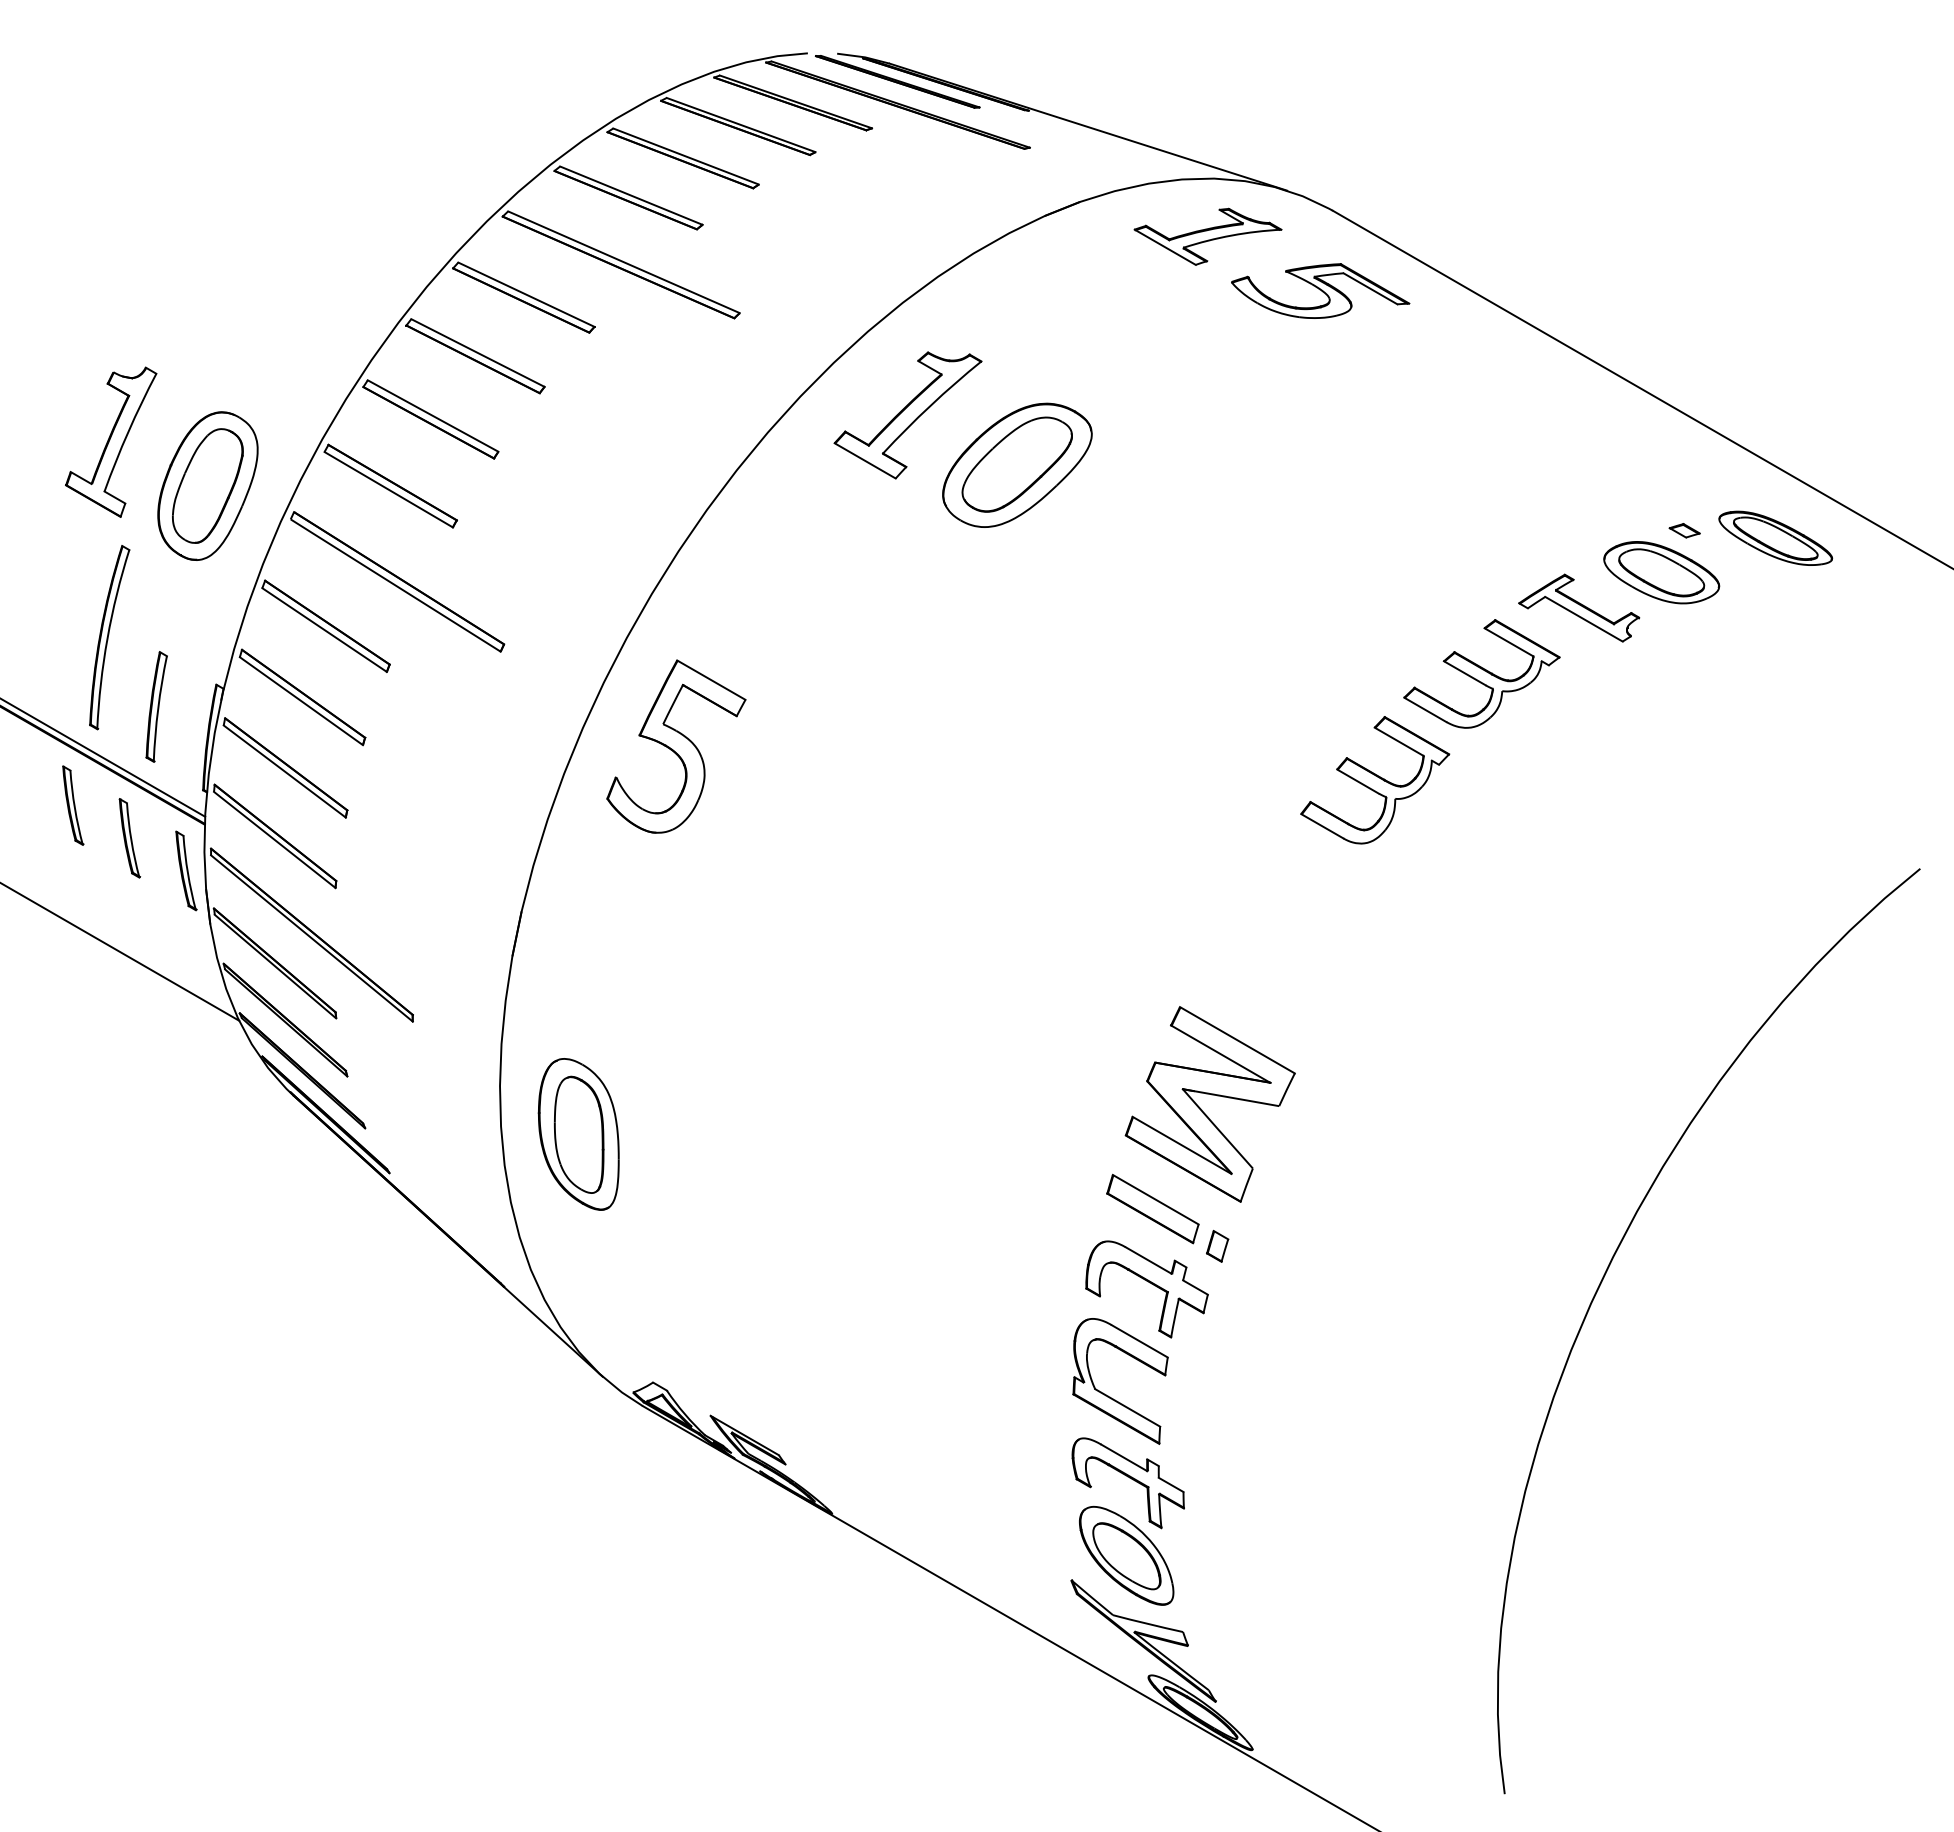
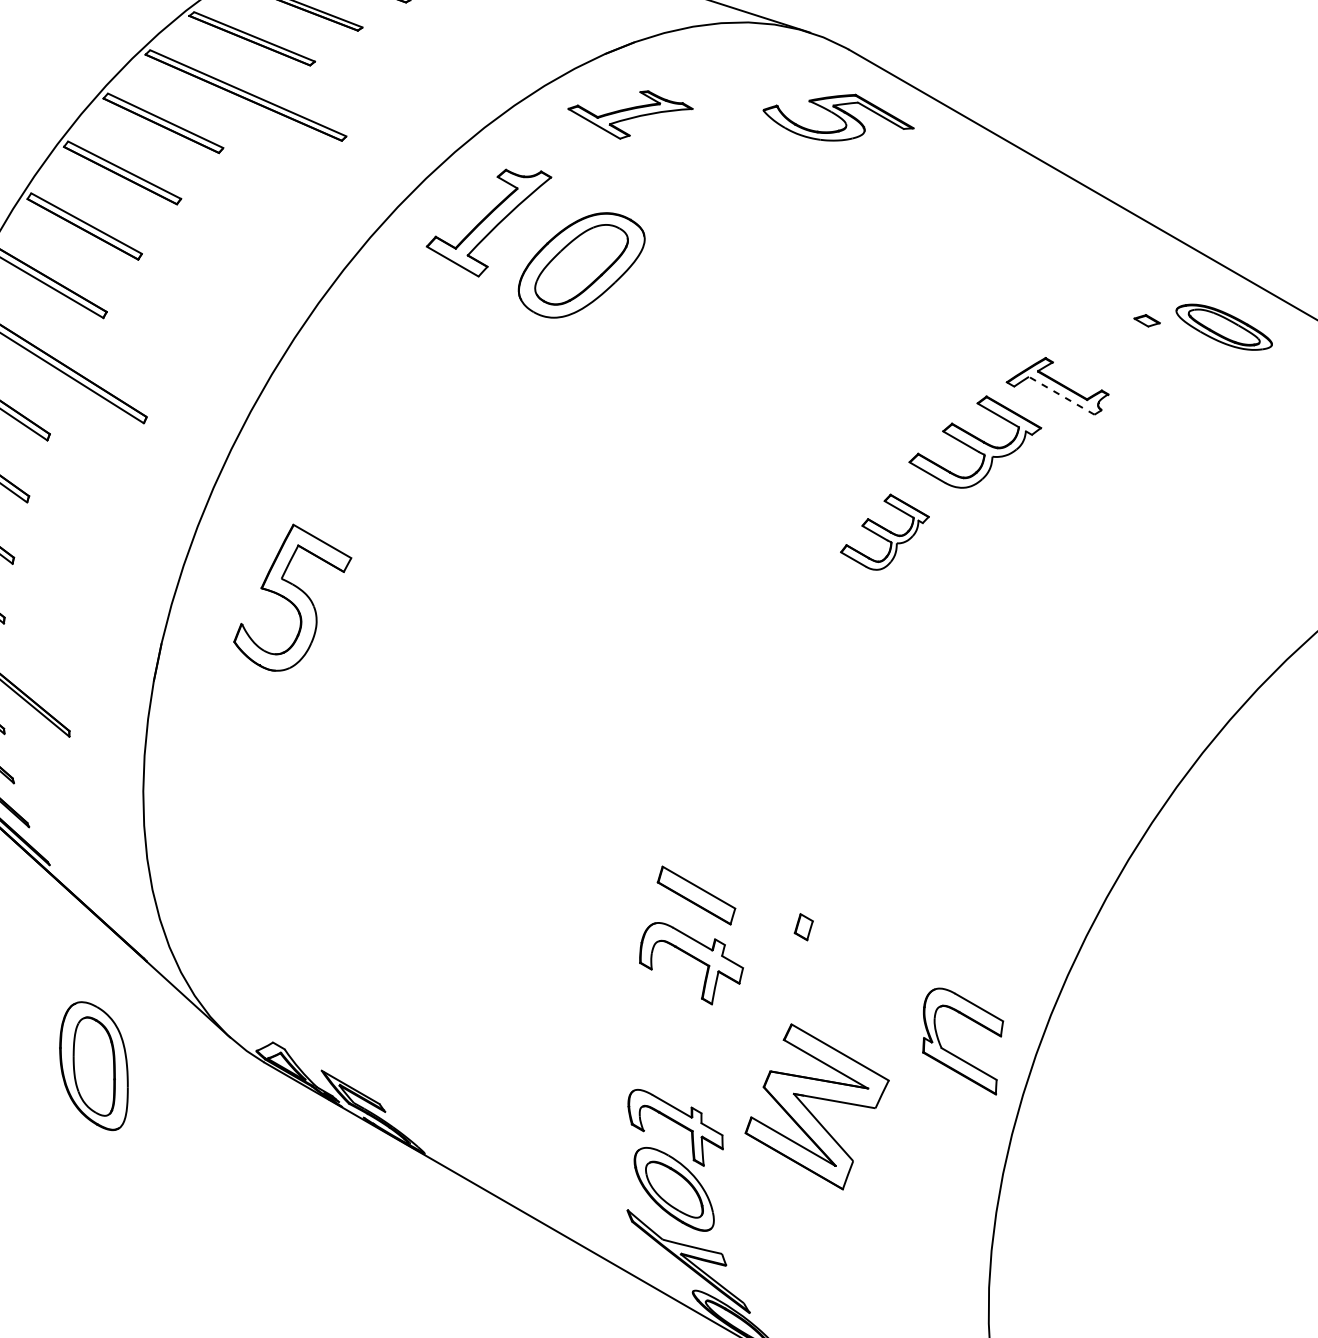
part: (1207, 236) -> (630, 114), moved
part: (1661, 572) -> (1127, 356), removed
line: (1583, 619) -> (1061, 396), solid -> dashed
part: (676, 746) -> (292, 597), moved
part: (1375, 780) -> (885, 532), size x0.7
part: (1201, 1108) -> (809, 1110), moved
part: (578, 1134) -> (93, 1066), moved
part: (1217, 1245) -> (803, 926), moved
part: (1110, 1396) -> (954, 1054), moved

